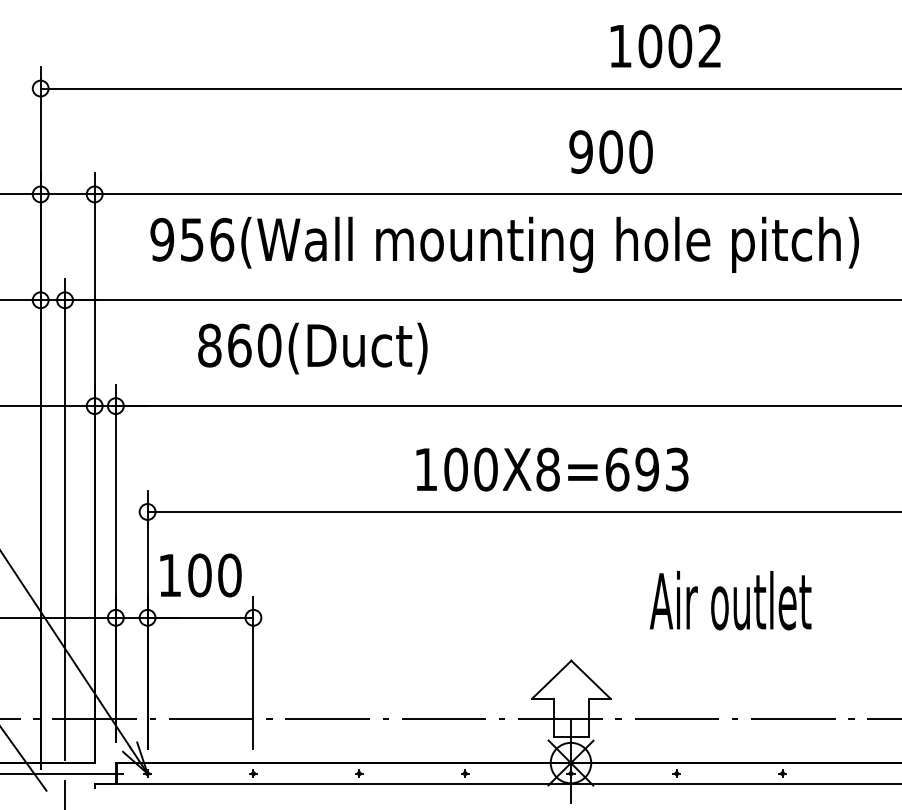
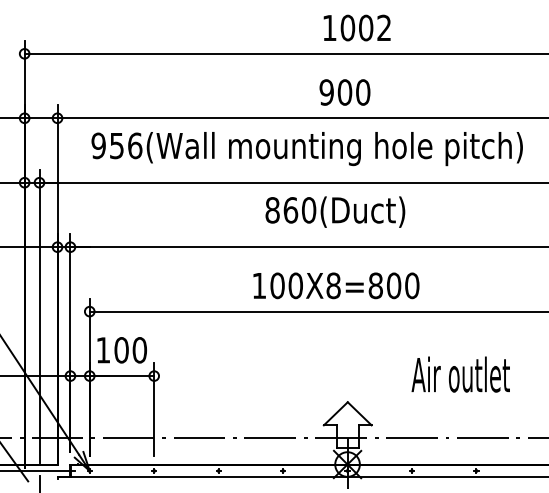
text: (664, 45) -> (356, 27), moved
text: (610, 152) -> (344, 92), moved
text: (313, 347) -> (335, 211), moved
text: (646, 469) -> (393, 285), 100X8=693 -> 100X8=800
text: (730, 600) -> (460, 374), moved

